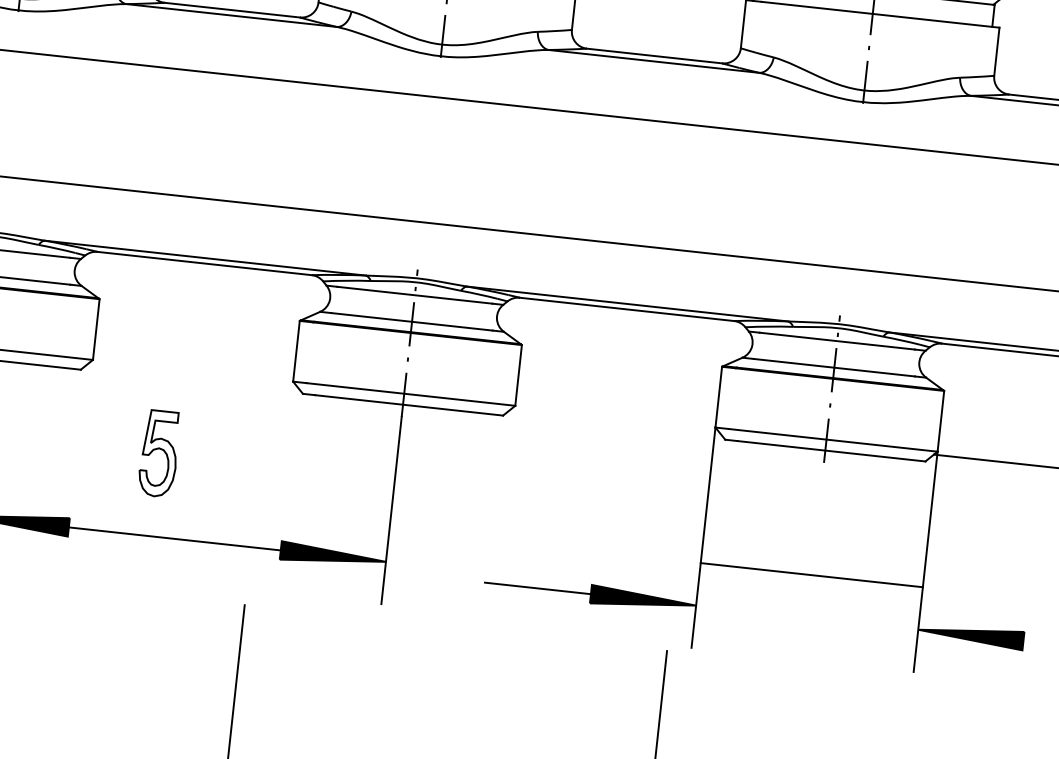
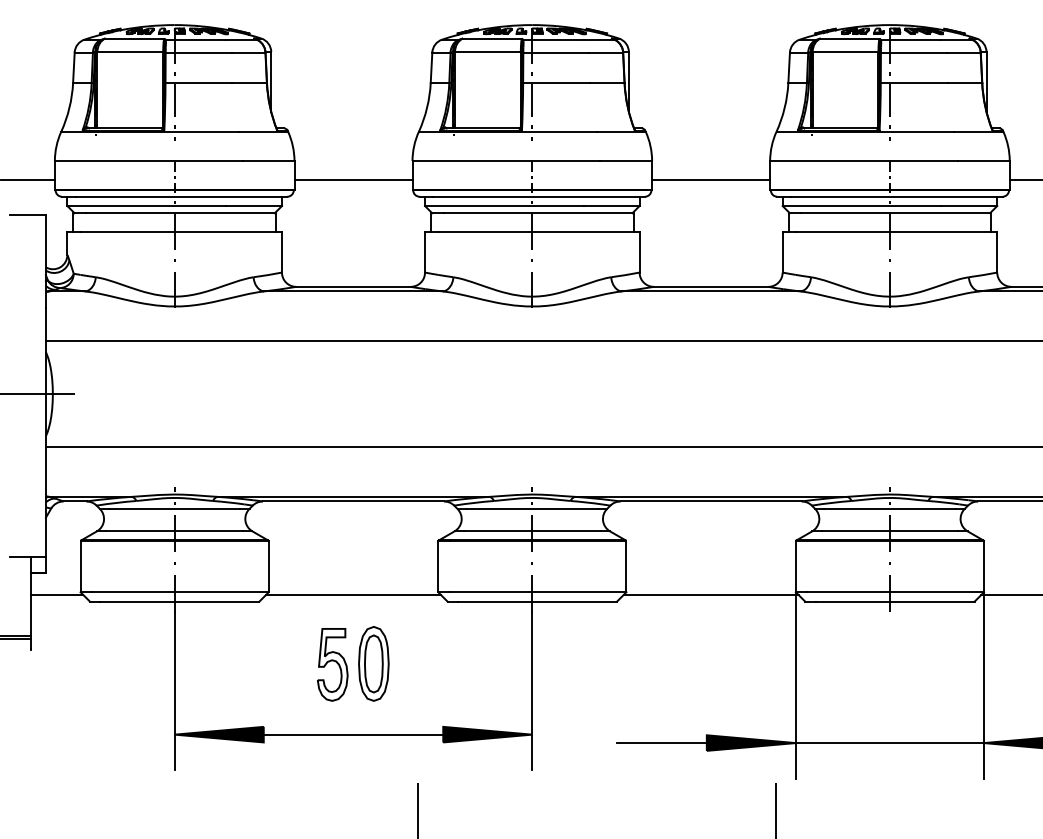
line: (192, 374) -> (353, 595), added
line: (614, 420) -> (710, 595), added
part: (207, 457) -> (373, 663), added
line: (811, 575) -> (889, 743), moved

